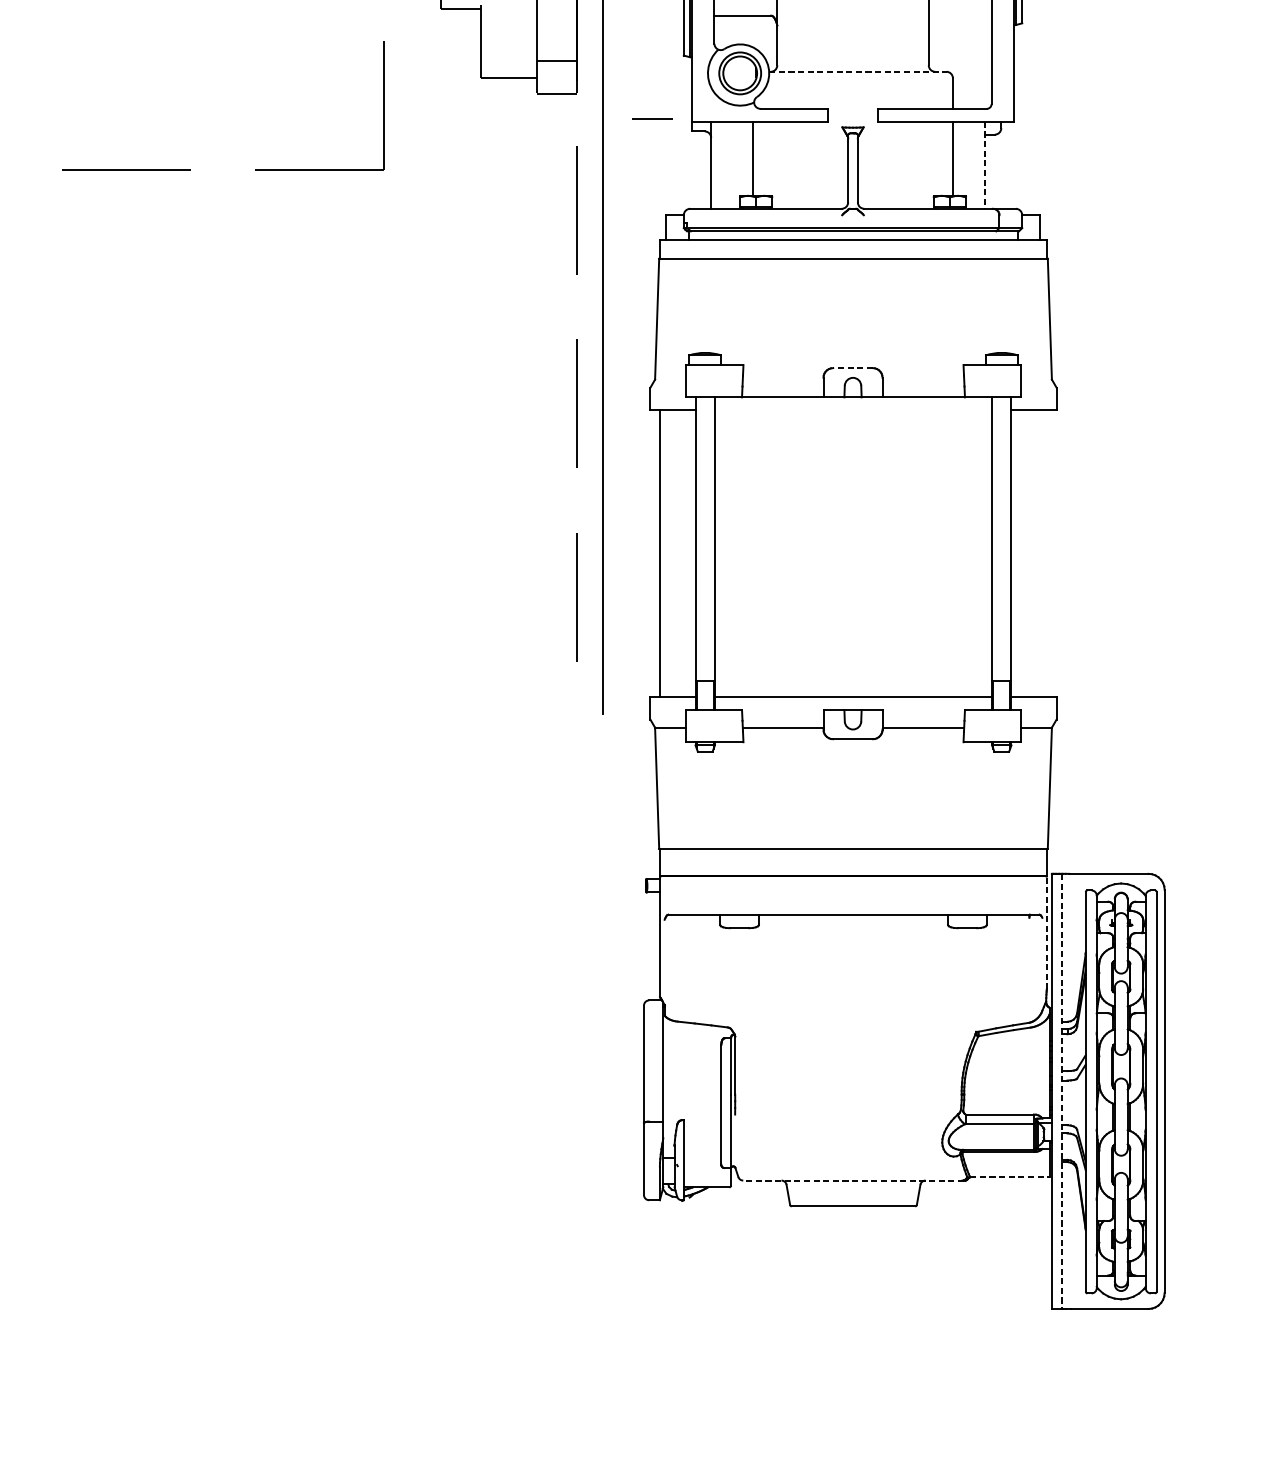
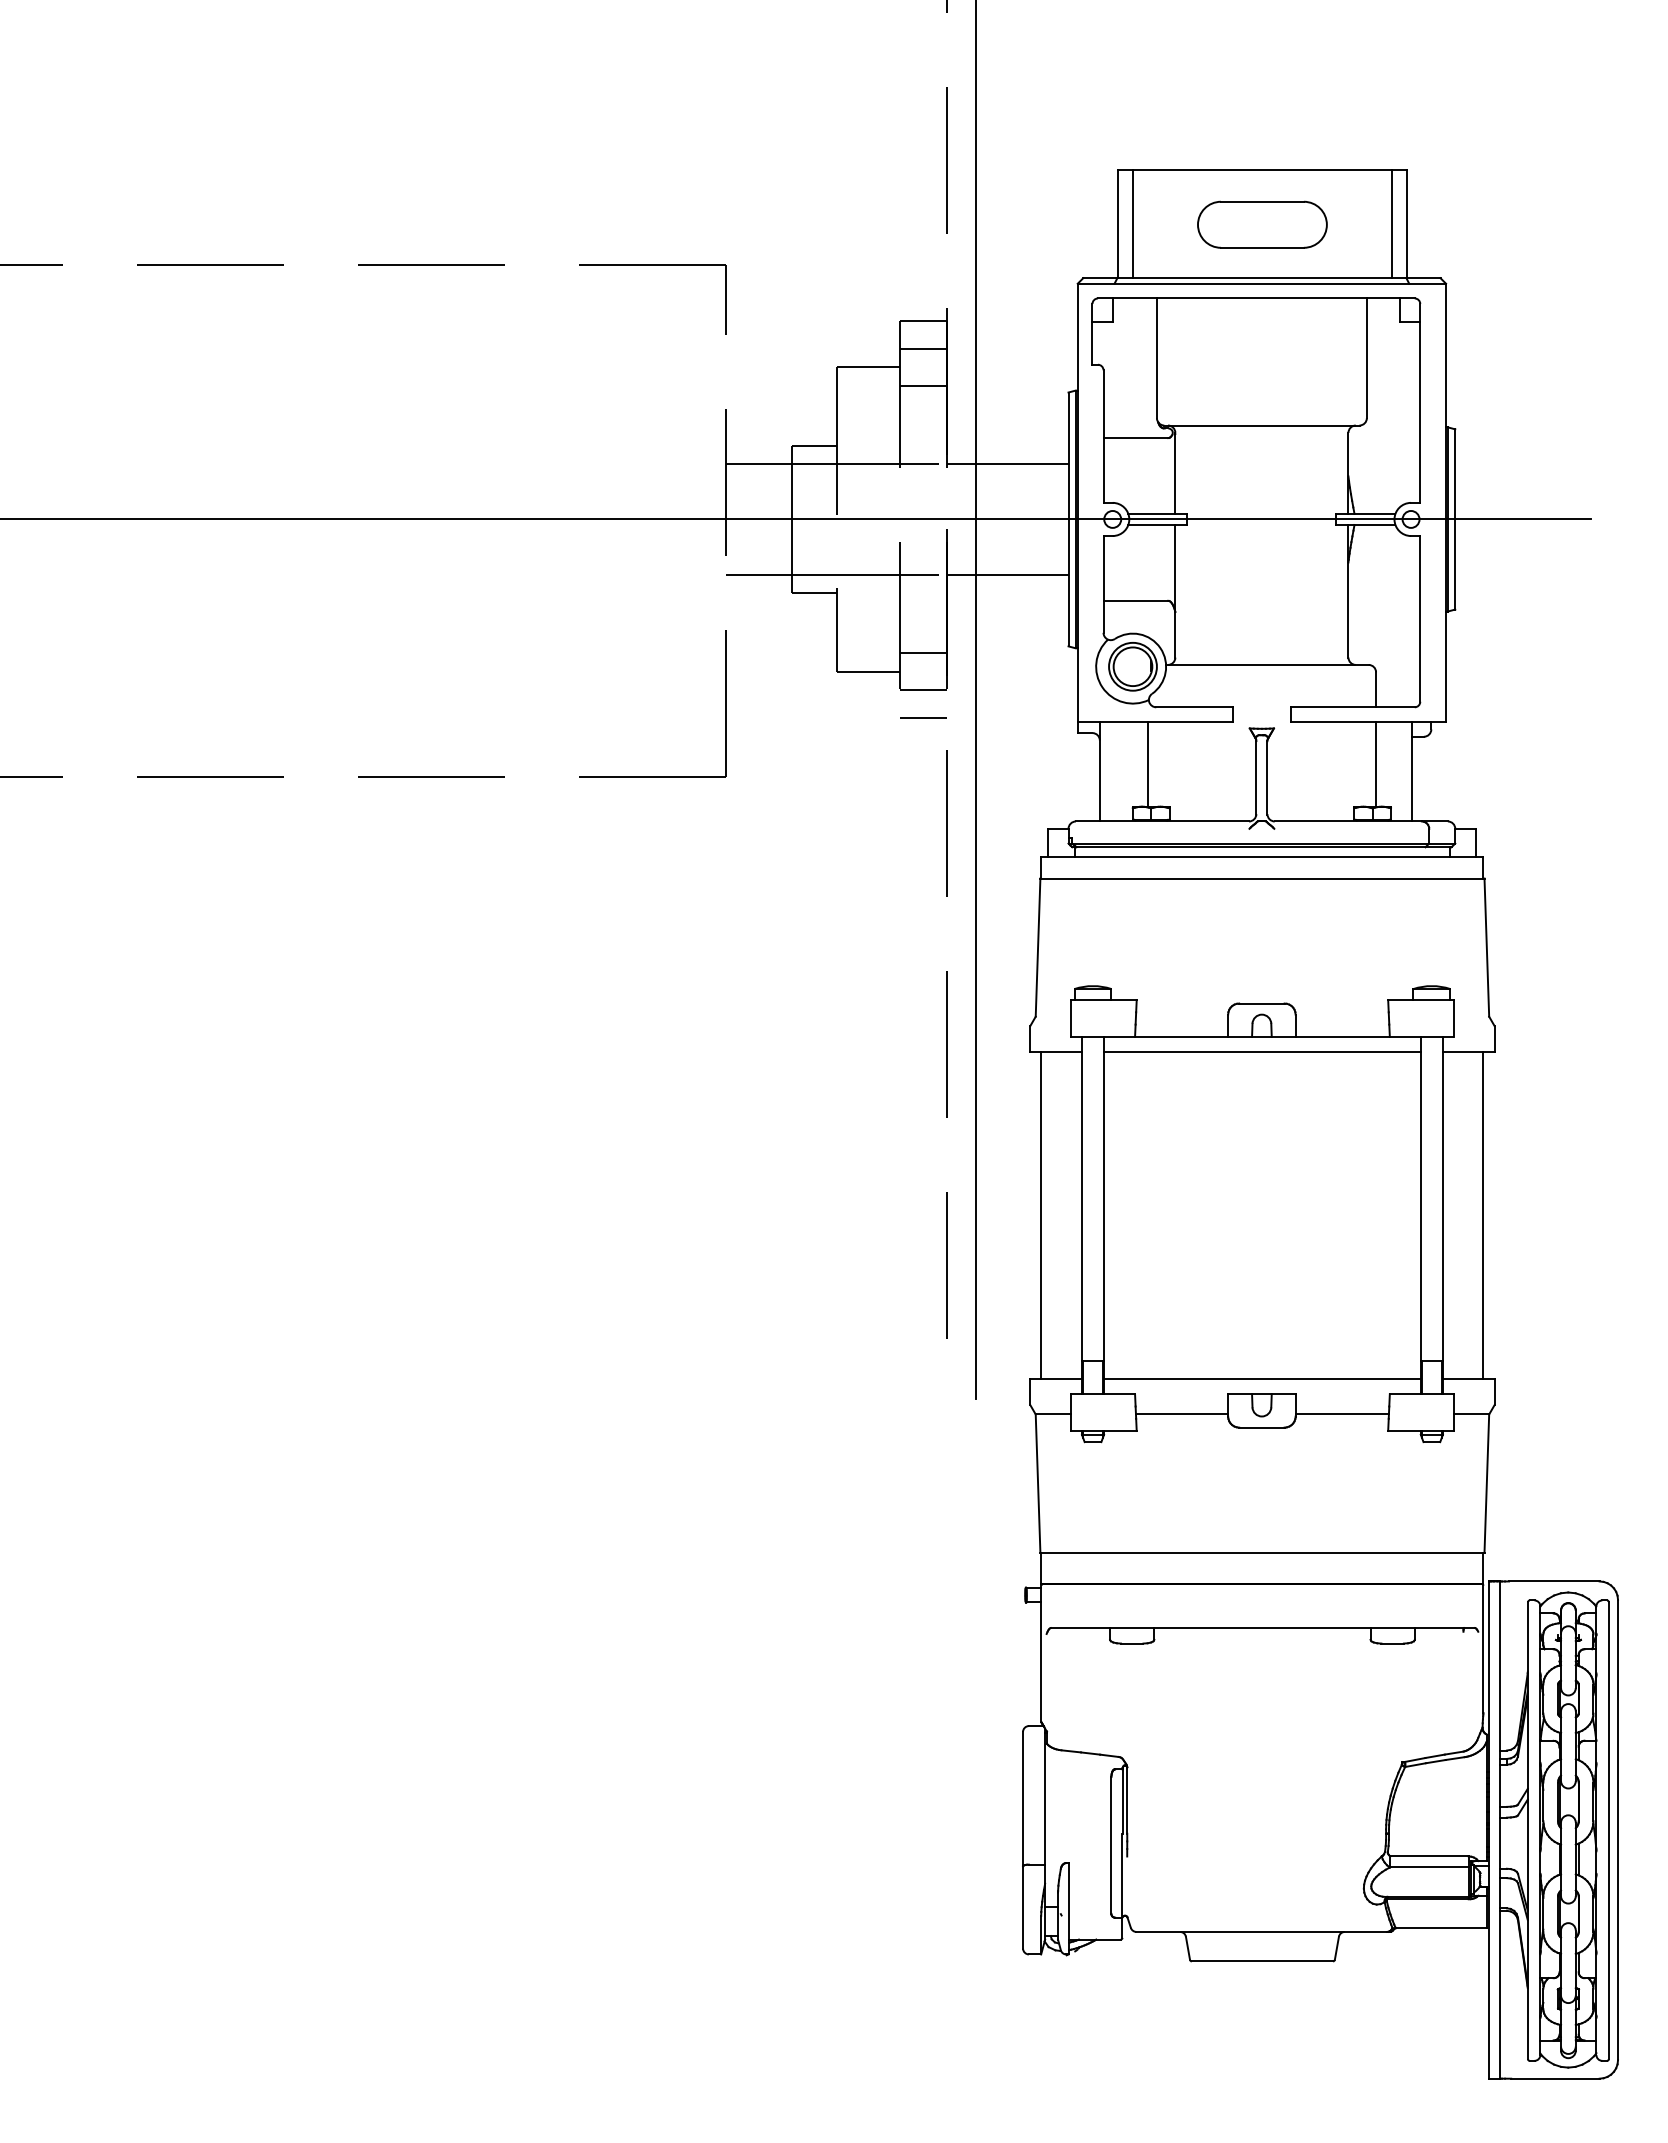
line: (857, 71) -> (1267, 664), dashed -> solid
line: (652, 117) -> (923, 717), moved
line: (984, 165) -> (1412, 771), dashed -> solid
line: (852, 368) -> (1261, 1003), dashed -> solid
line: (853, 410) -> (1262, 1051), added
line: (1046, 553) -> (1483, 1215), added
line: (1046, 933) -> (1483, 1649), dashed -> solid
line: (1061, 1091) -> (1500, 1830), dashed -> solid
line: (1010, 1177) -> (1441, 1928), dashed -> solid
line: (853, 1180) -> (1262, 1931), dashed -> solid

